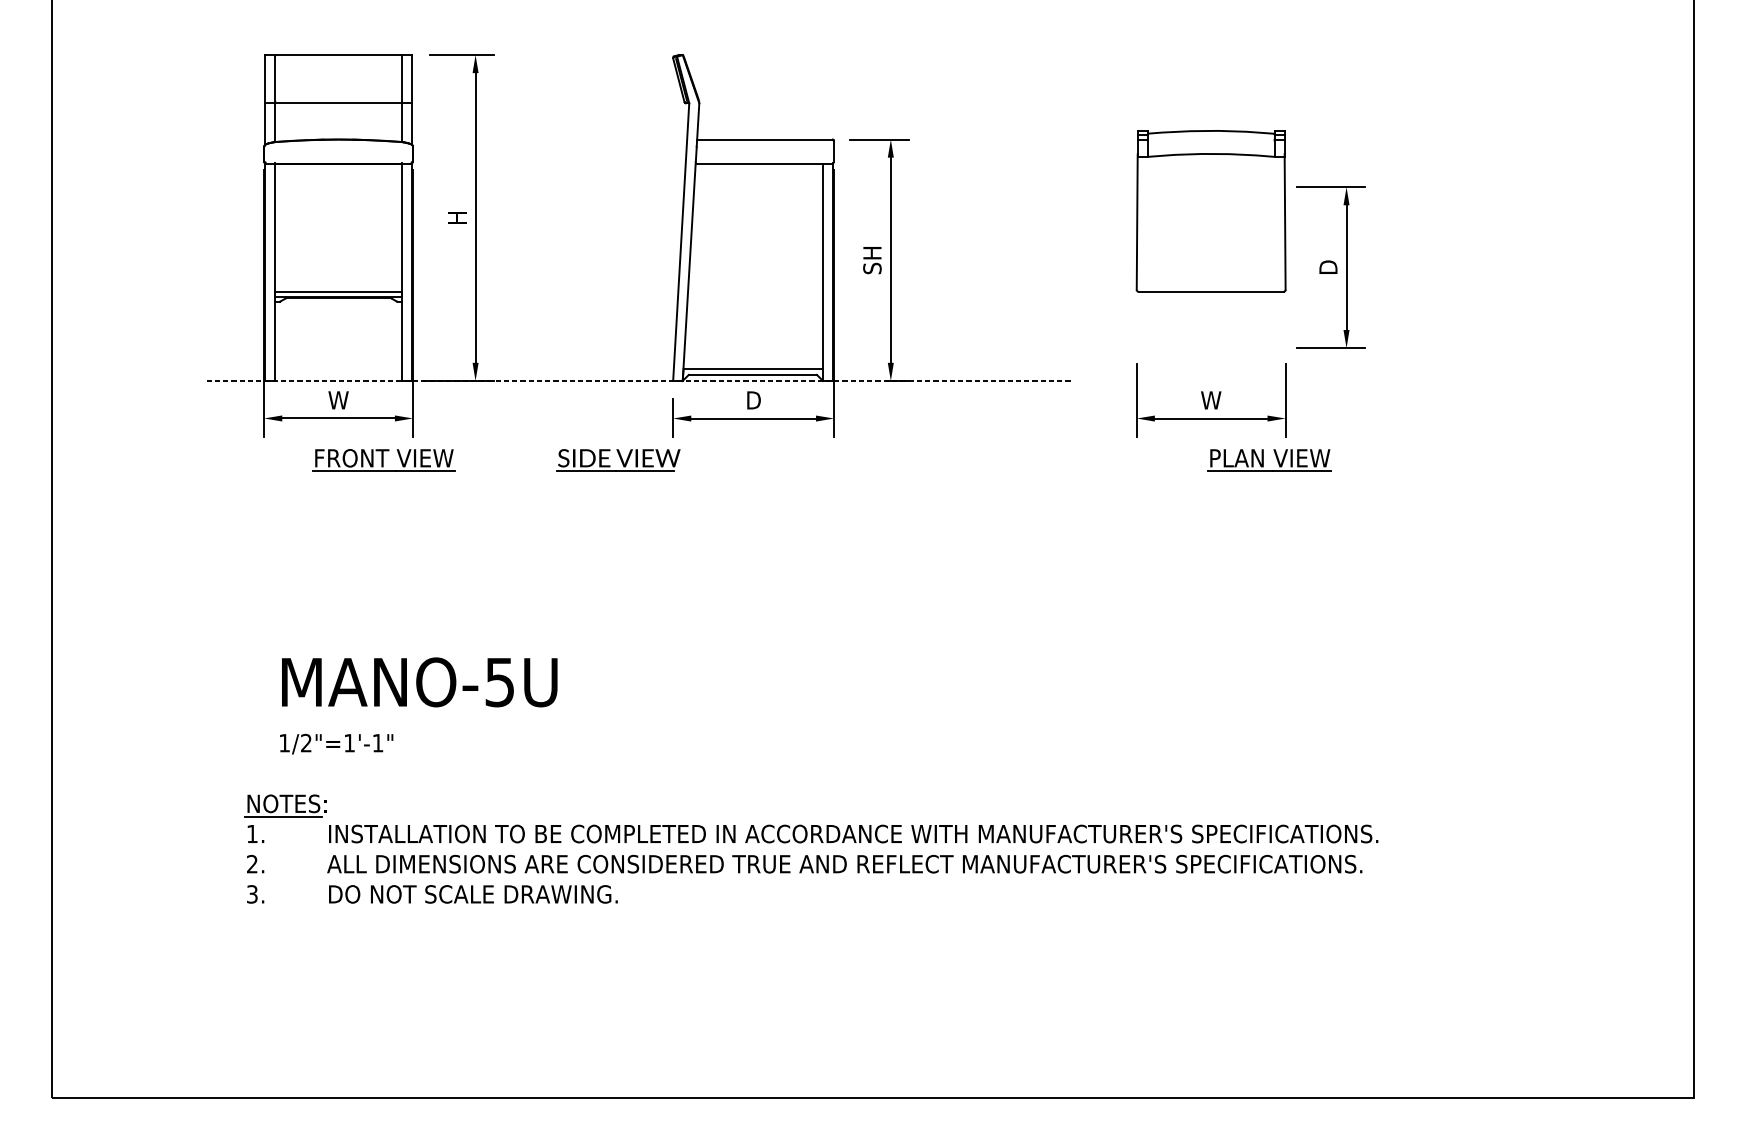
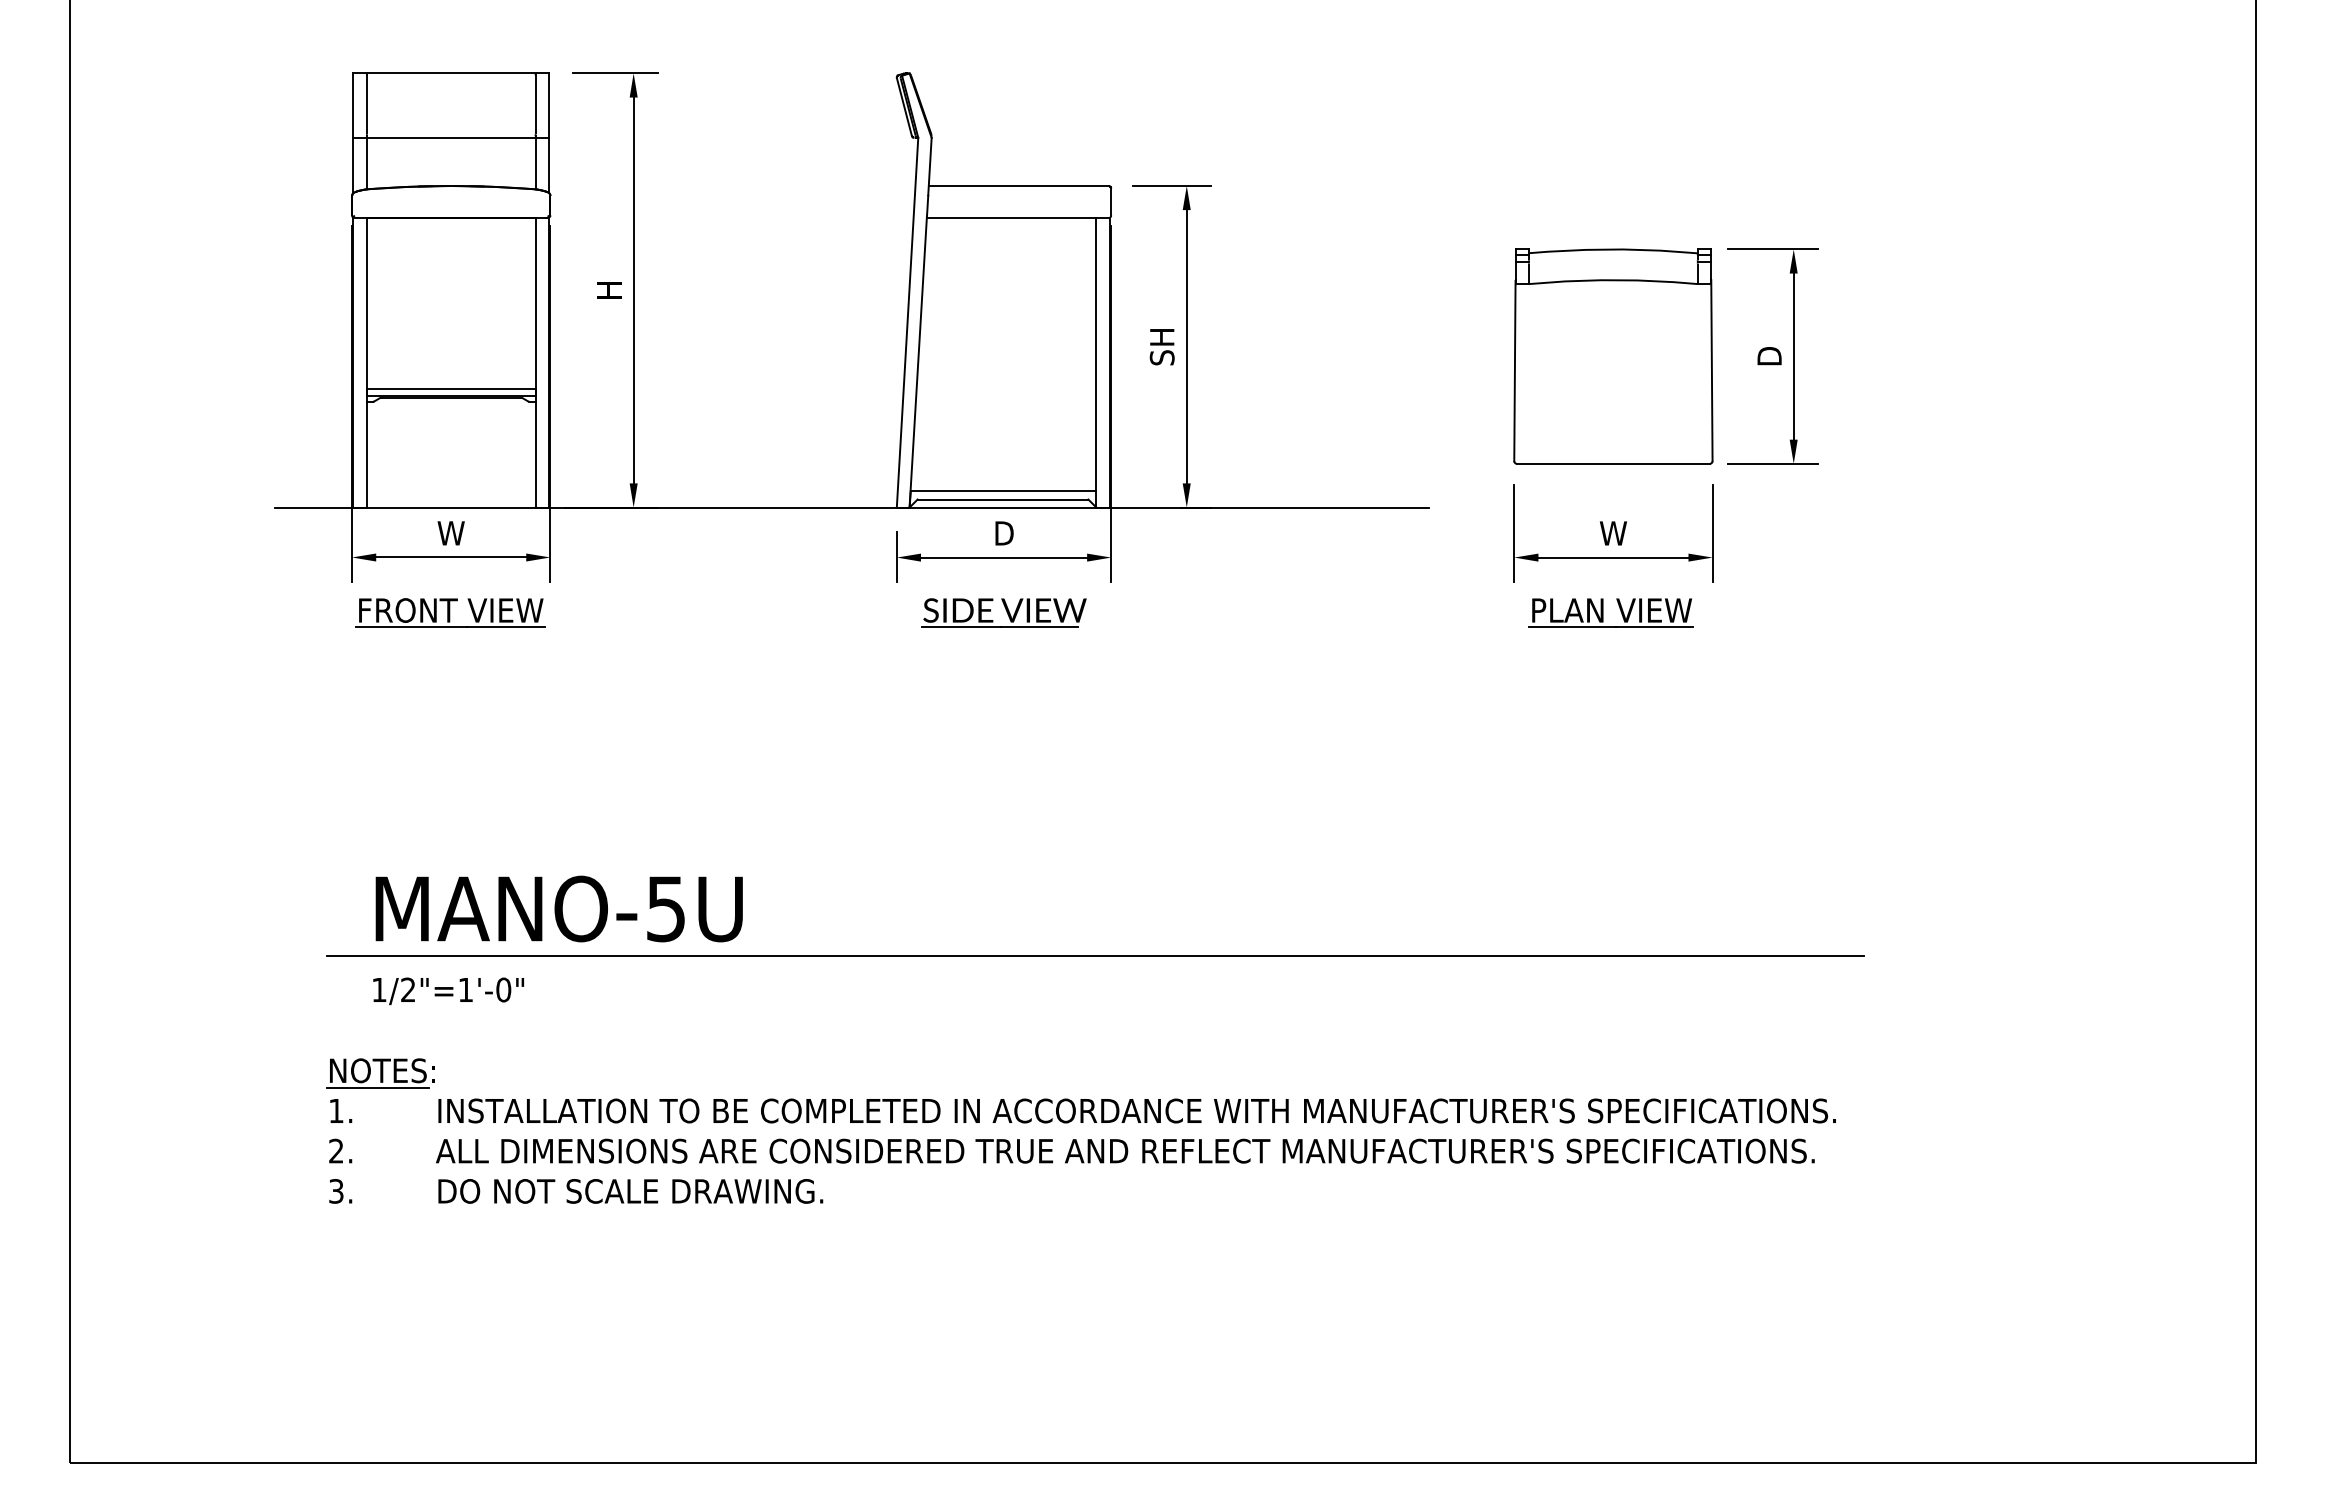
part: (1211, 211) -> (1613, 356), moved
line: (639, 380) -> (852, 507), dashed -> solid
part: (383, 459) -> (450, 612), moved
part: (618, 459) -> (1003, 612), moved
part: (1263, 459) -> (1603, 612), moved
line: (822, 717) -> (1095, 955), added
text: (377, 742) -> (503, 989), 1/2"=1'-1" -> 1/2"=1'-0"

